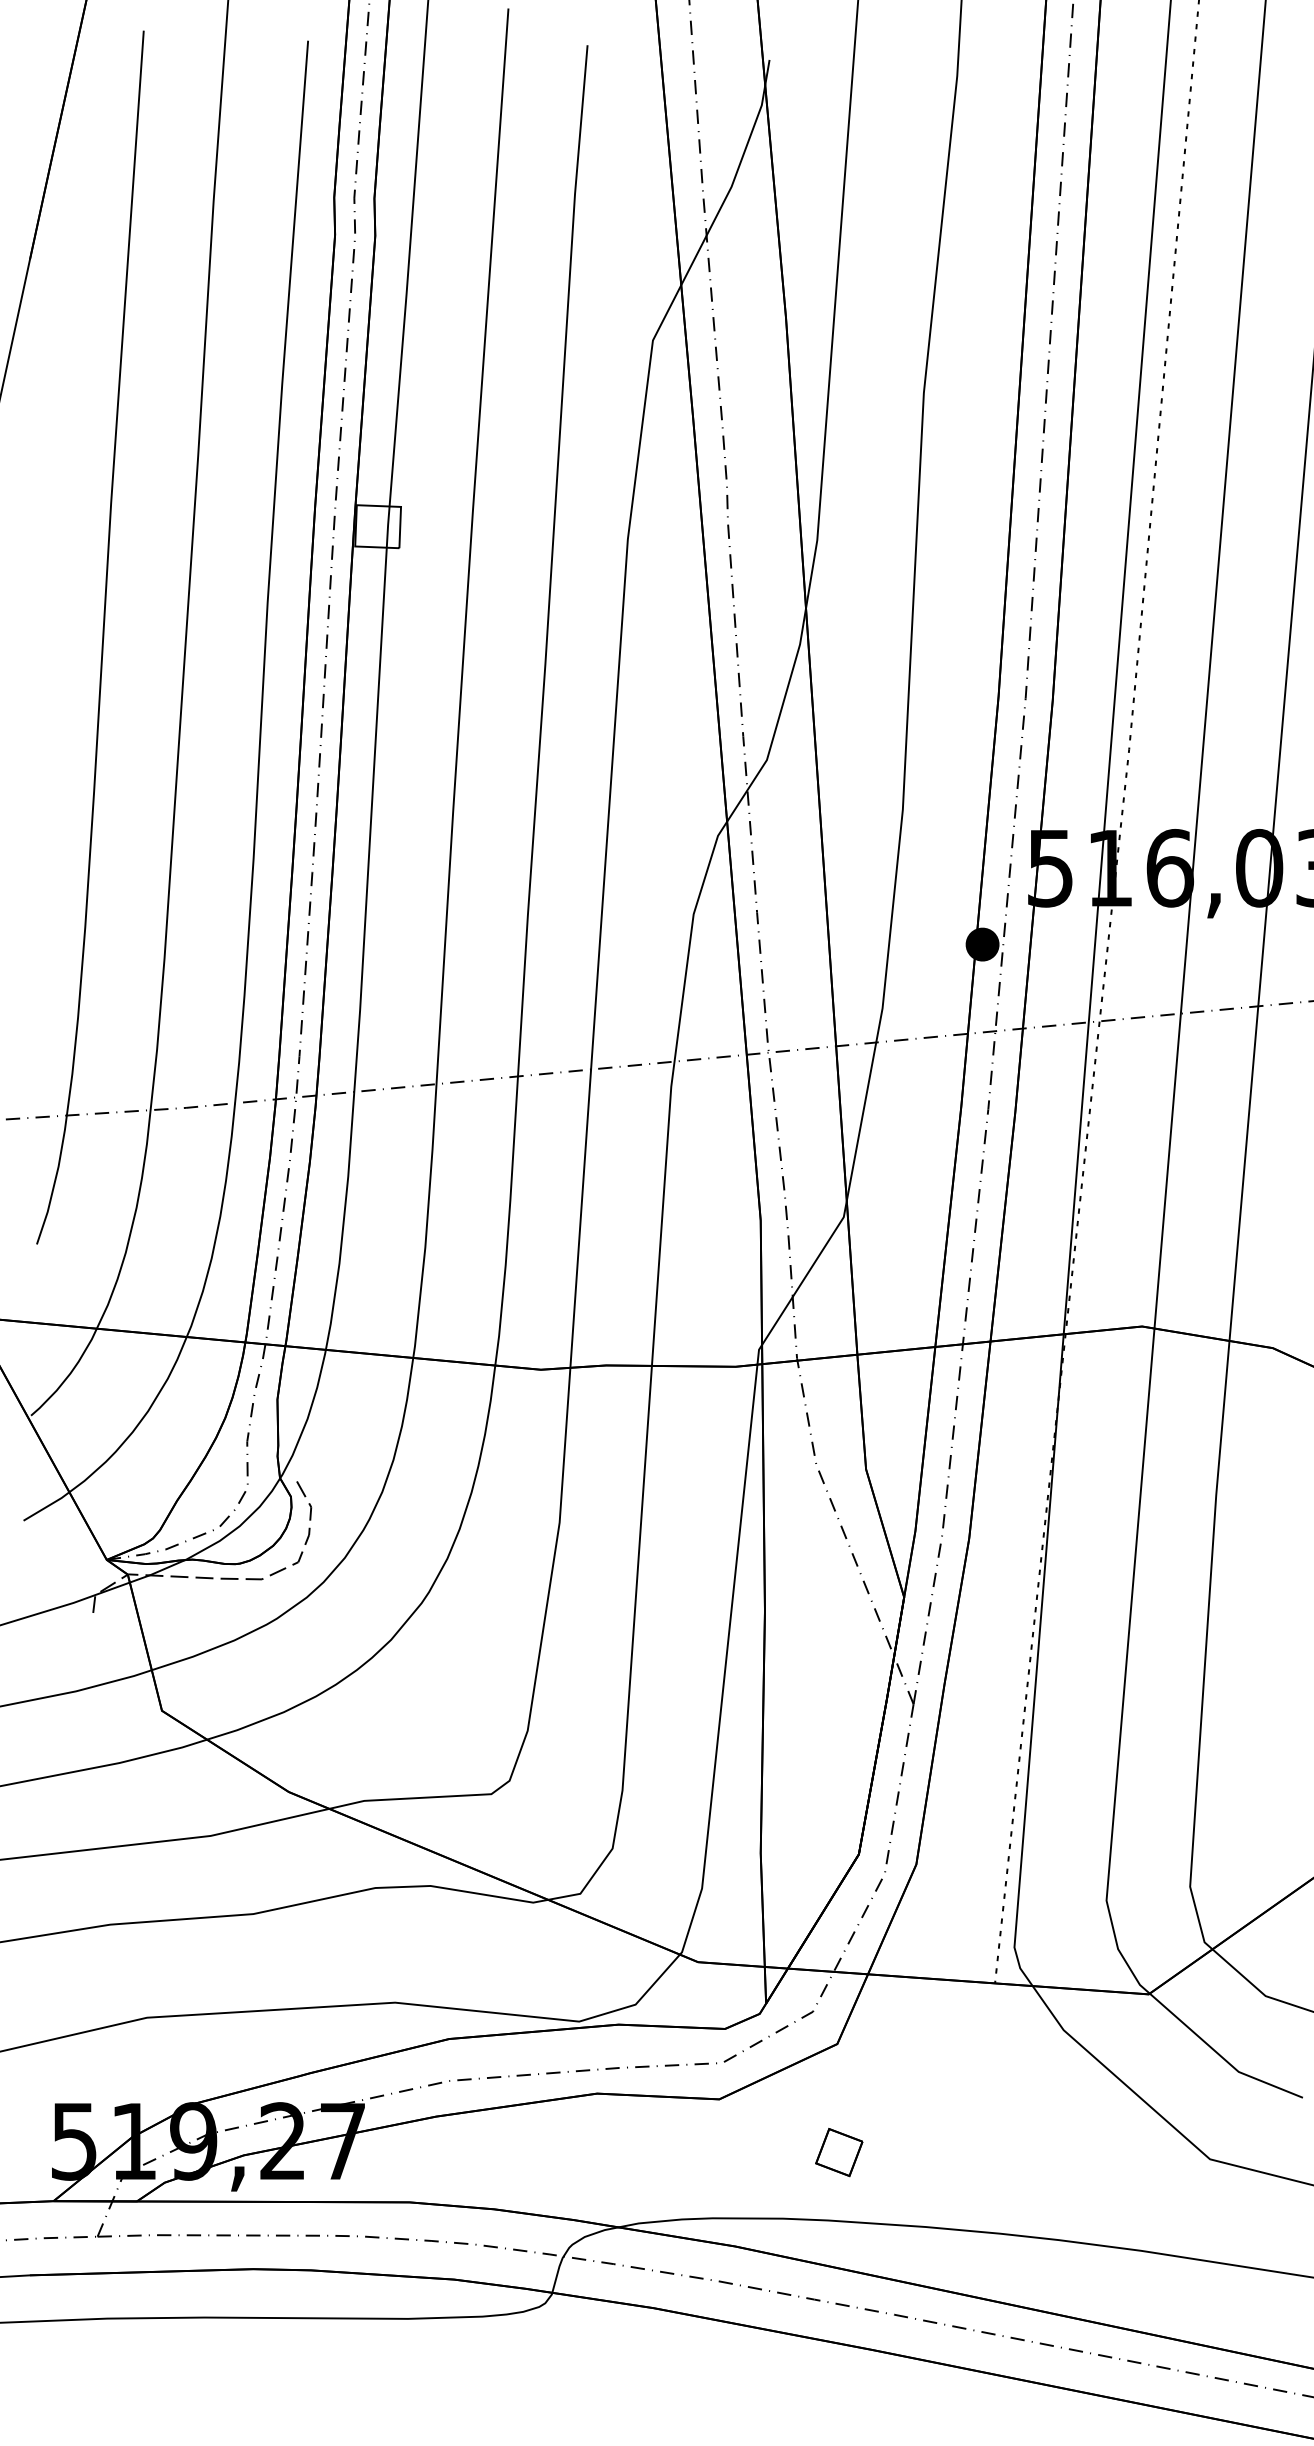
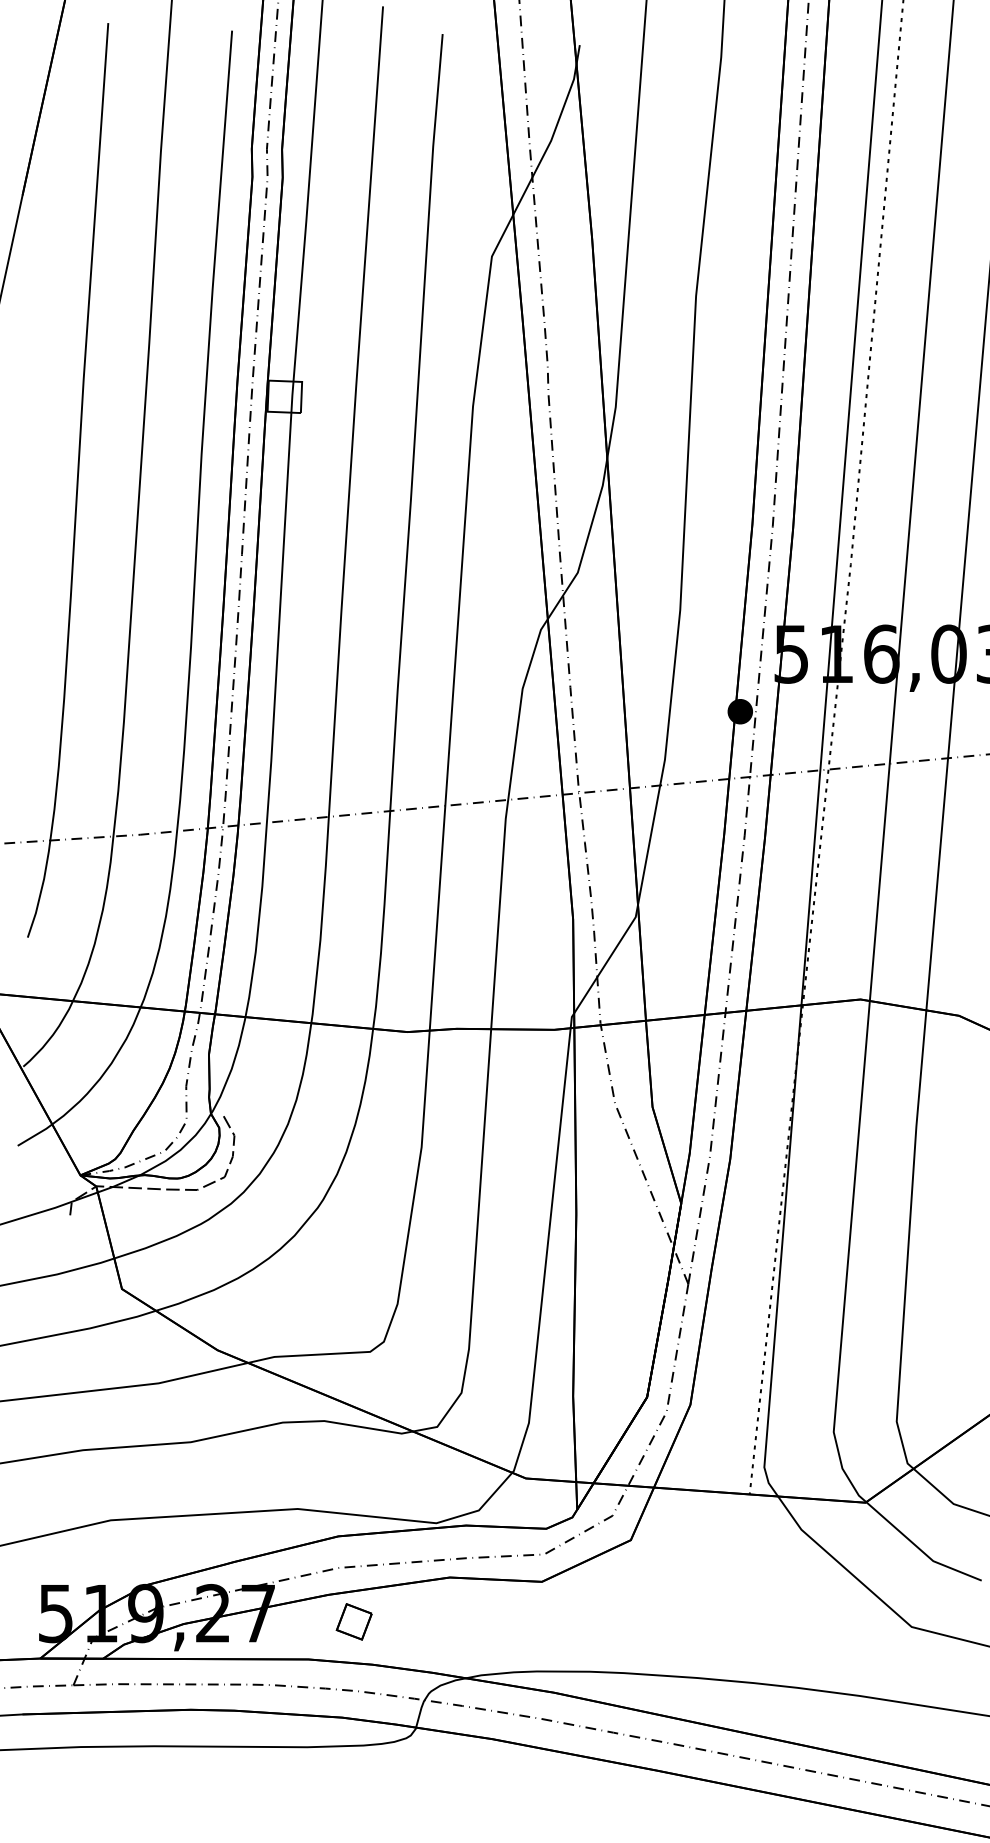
part: (839, 2152) -> (354, 1621), moved

